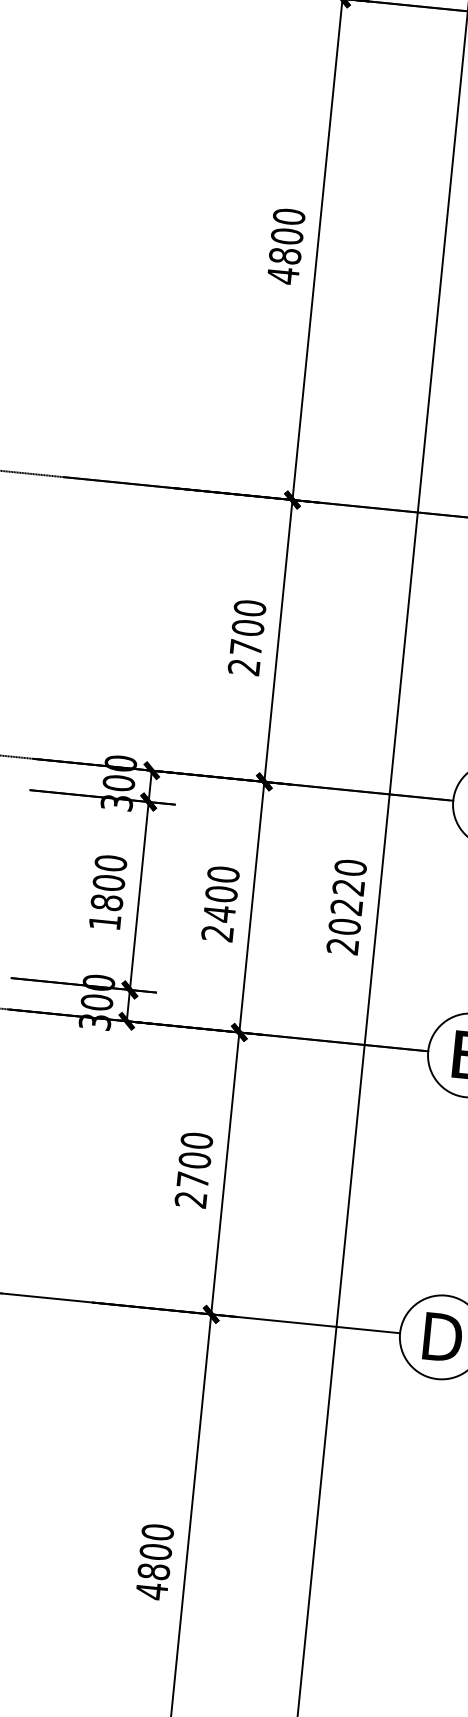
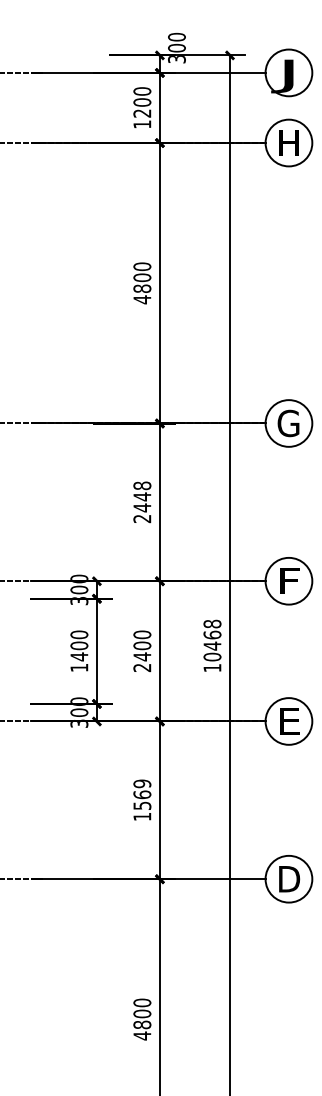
text: (248, 627) -> (142, 496), 2700 -> 2448
text: (107, 902) -> (79, 656), 1800 -> 1400
text: (346, 906) -> (212, 645), 20220 -> 10468
text: (194, 1170) -> (142, 800), 2700 -> 1569

